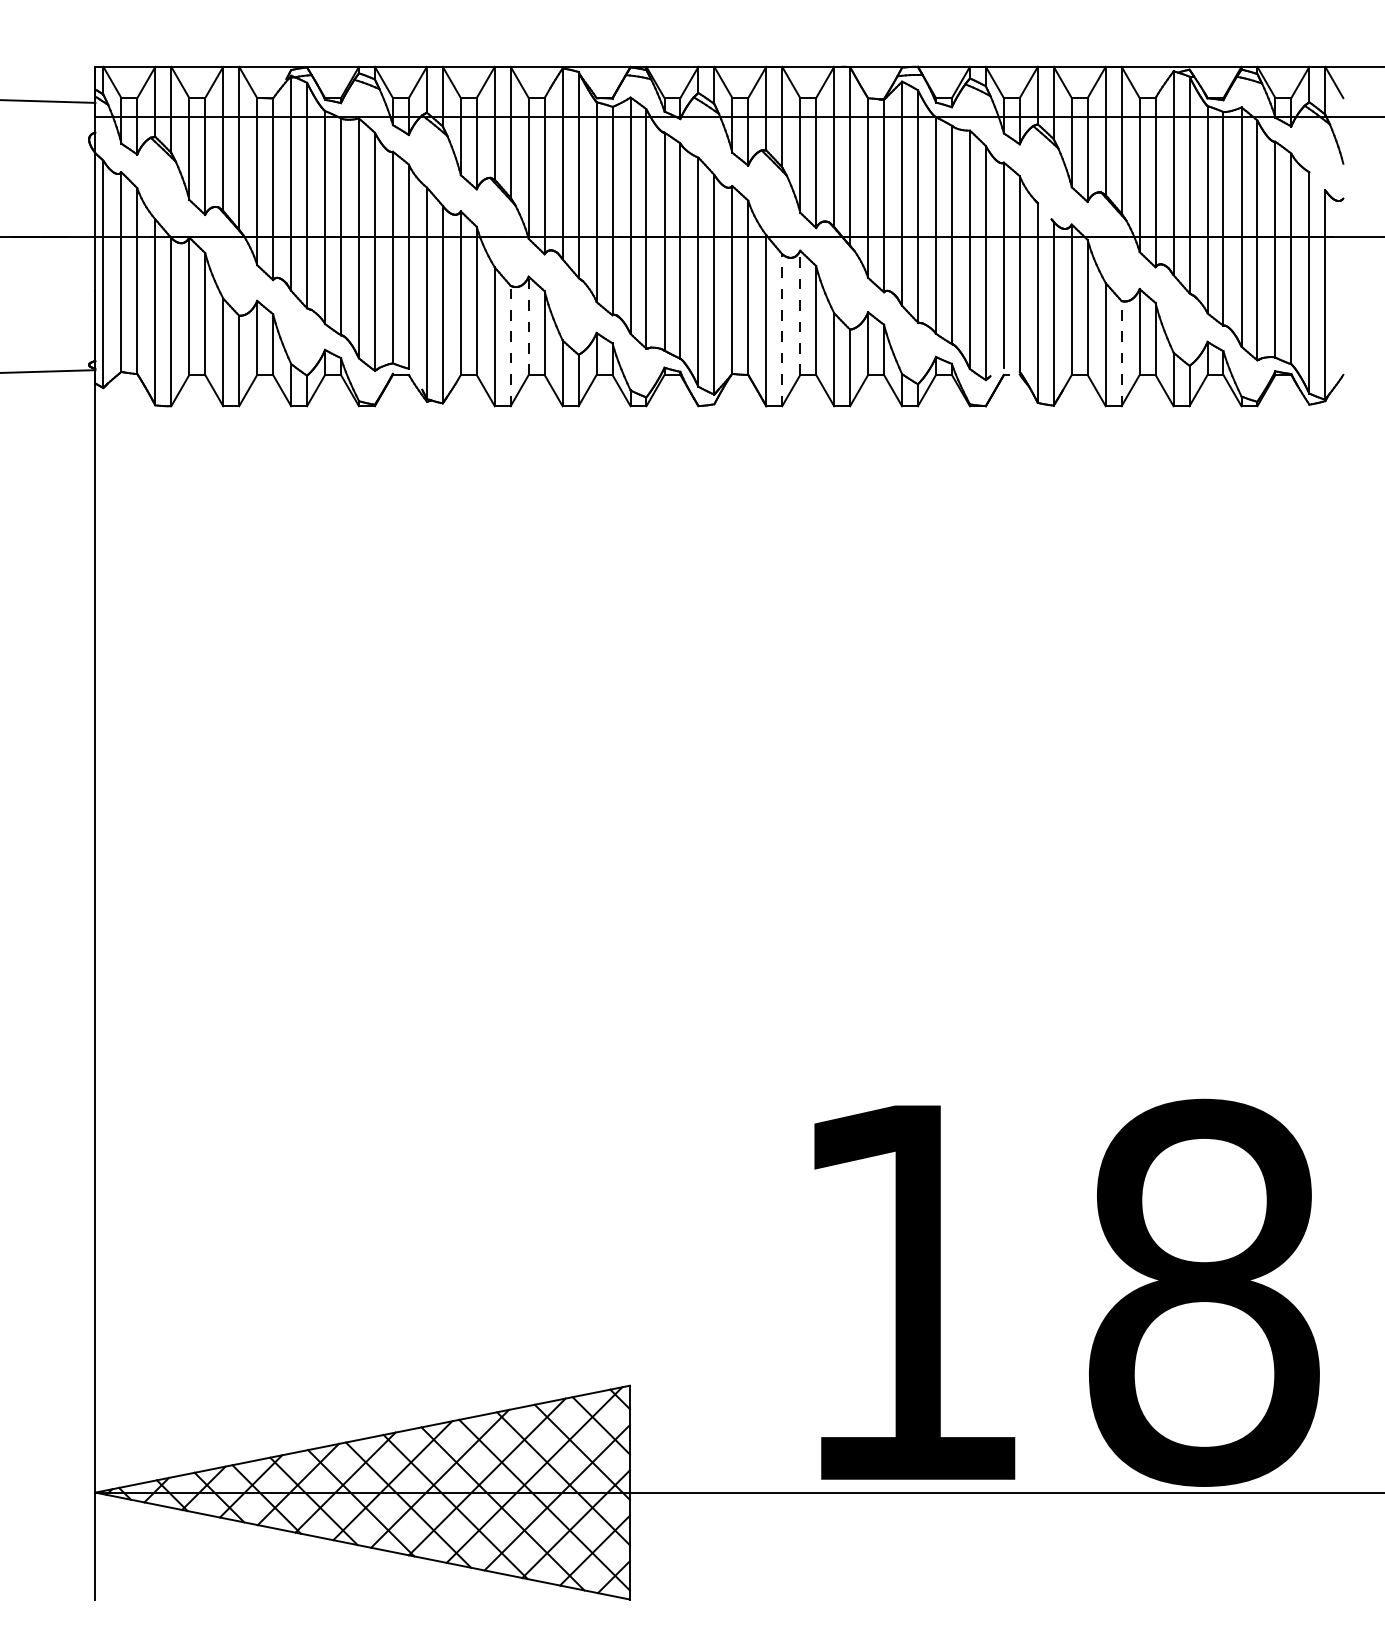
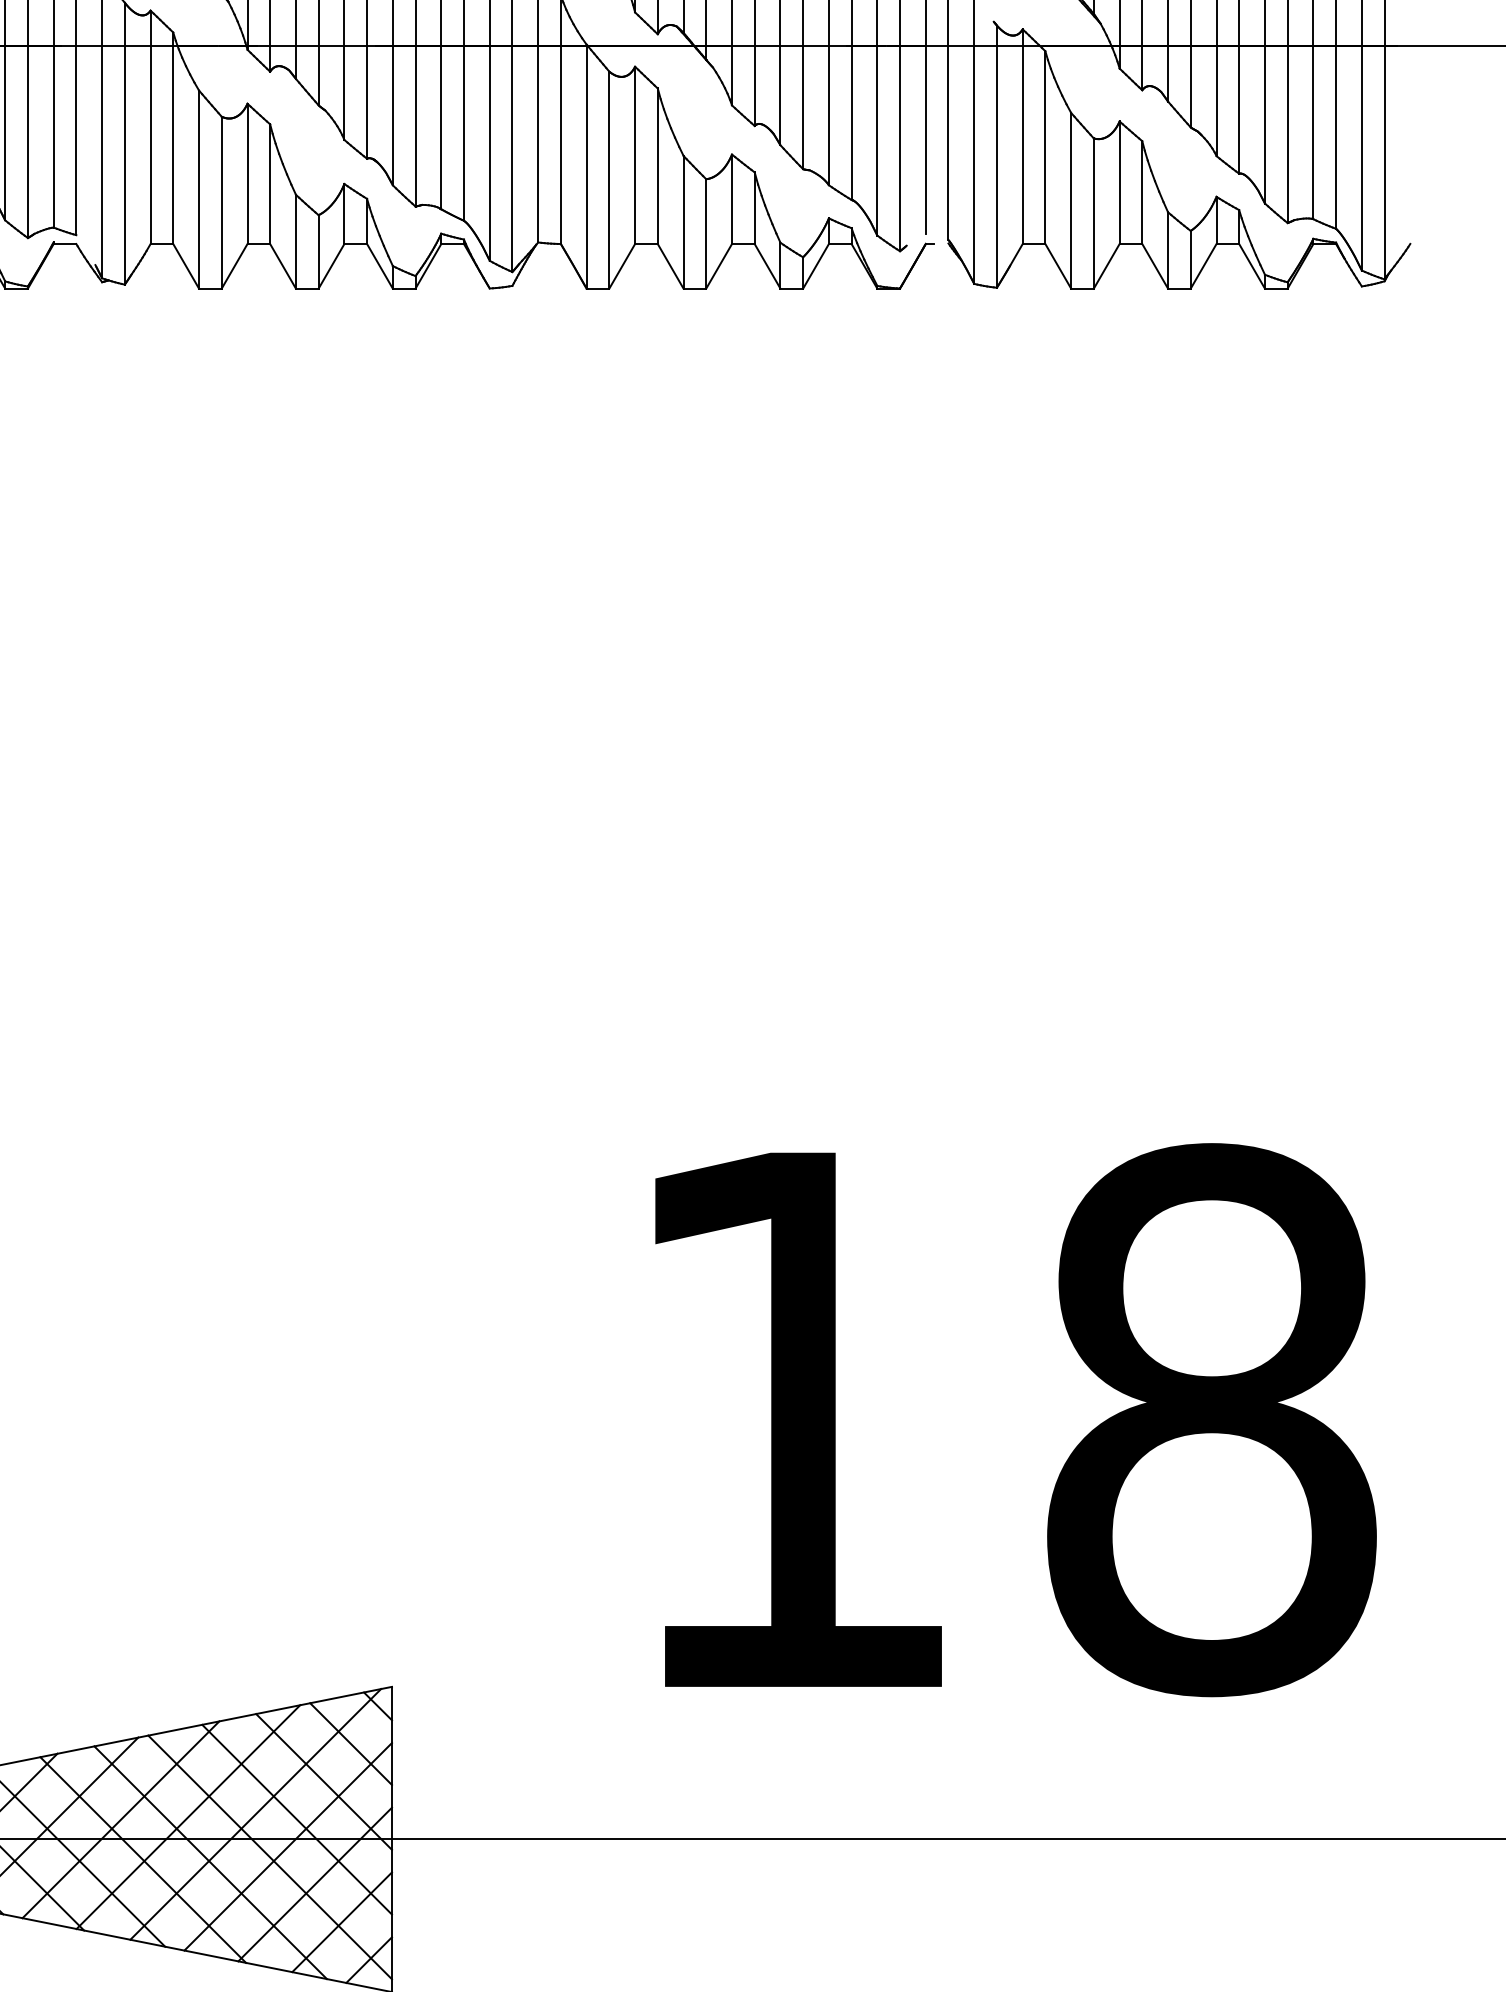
line: (800, 312) -> (635, 154), dashed -> solid
line: (528, 325) -> (247, 173), dashed -> solid
line: (782, 329) -> (609, 179), dashed -> solid
line: (510, 345) -> (221, 201), dashed -> solid
line: (1121, 353) -> (1093, 213), dashed -> solid
text: (1066, 1292) -> (1015, 1419), moved

